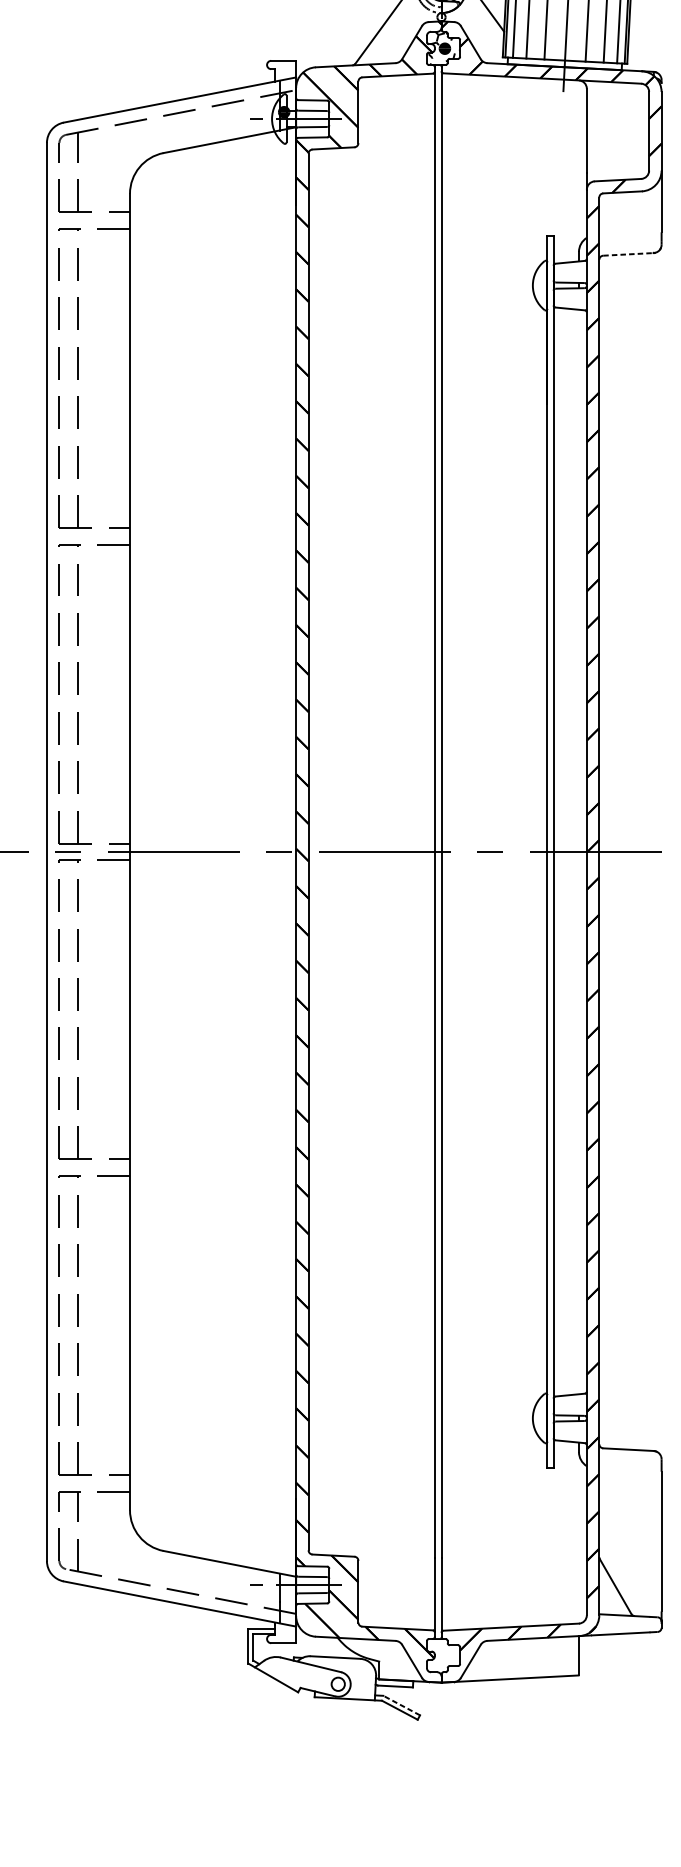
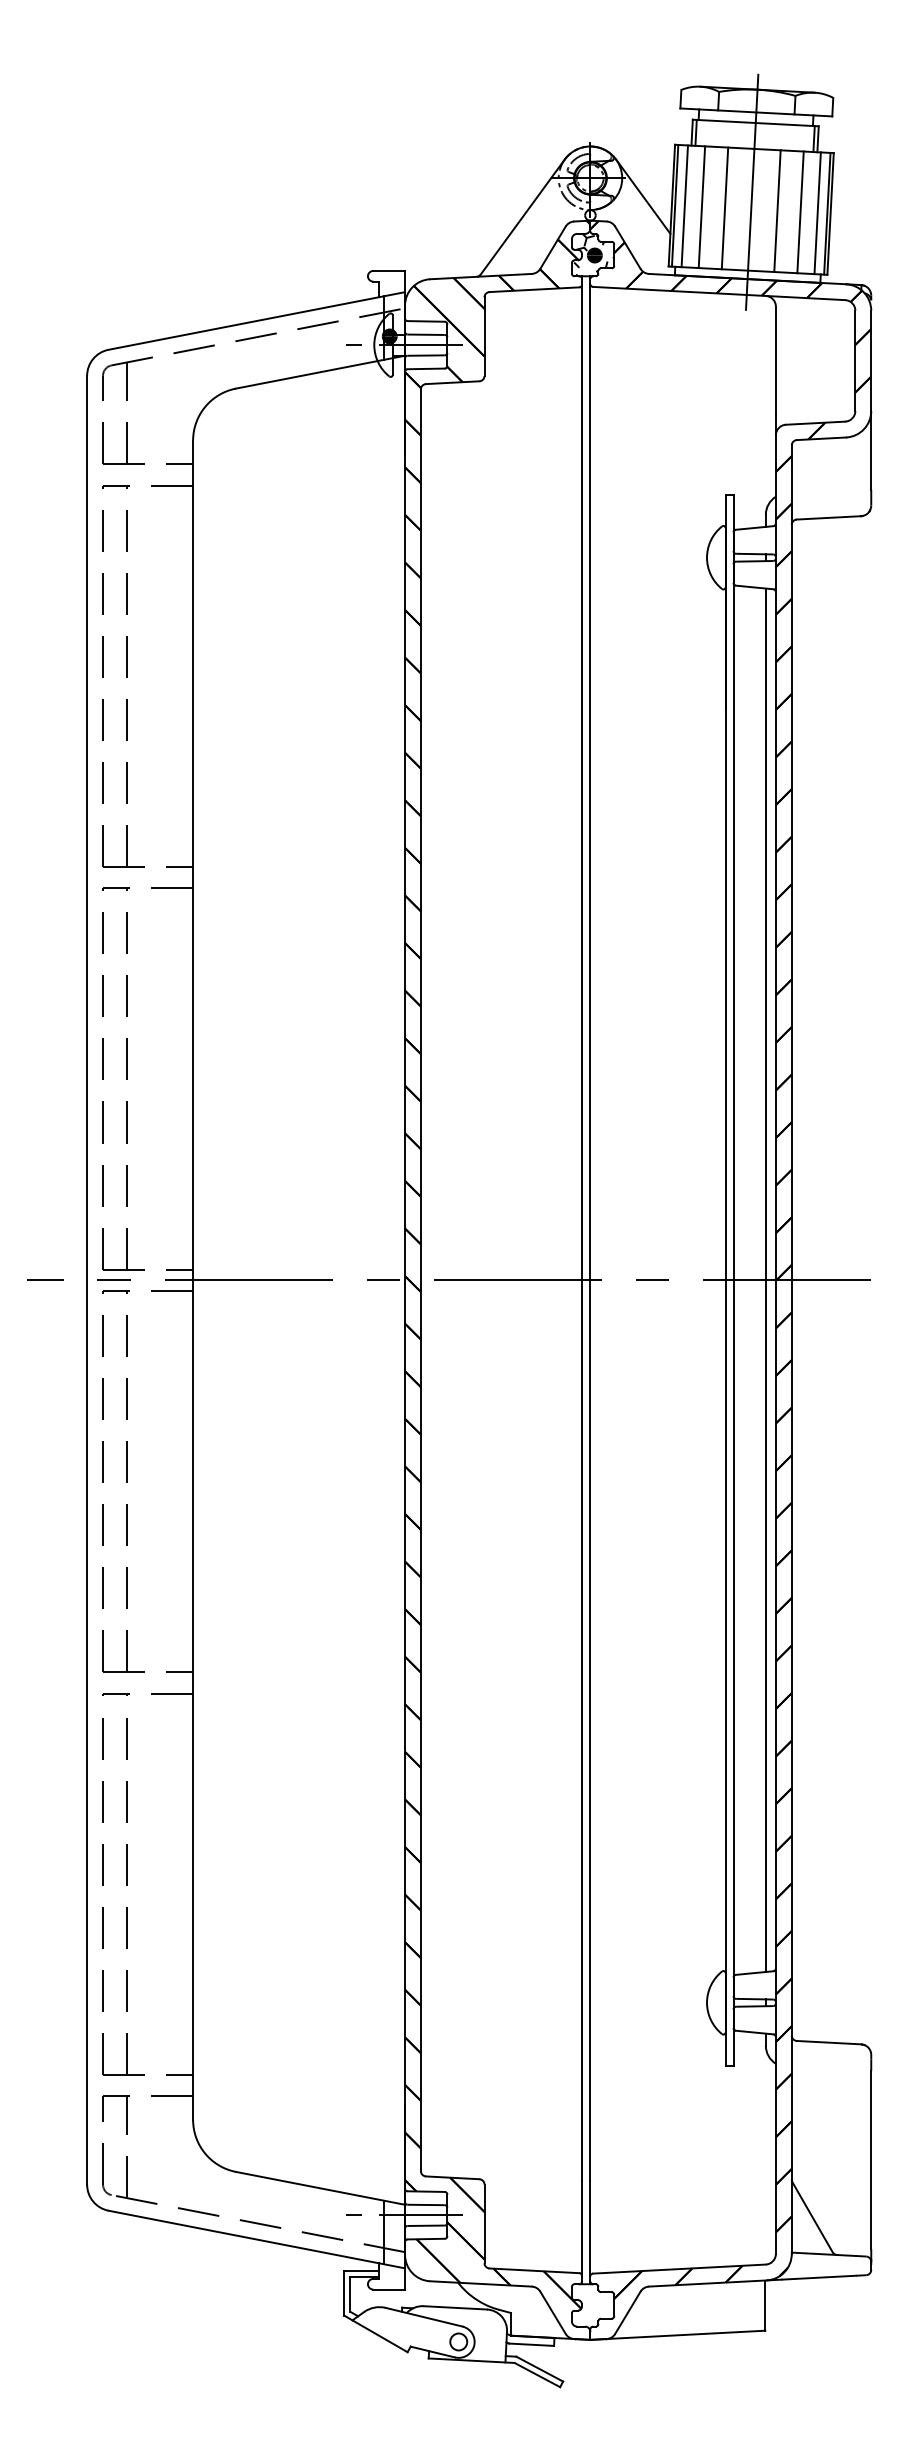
line: (628, 254) -> (829, 517), dashed -> solid
line: (578, 851) -> (765, 1279), added
line: (401, 1705) -> (539, 2368), dashed -> solid

